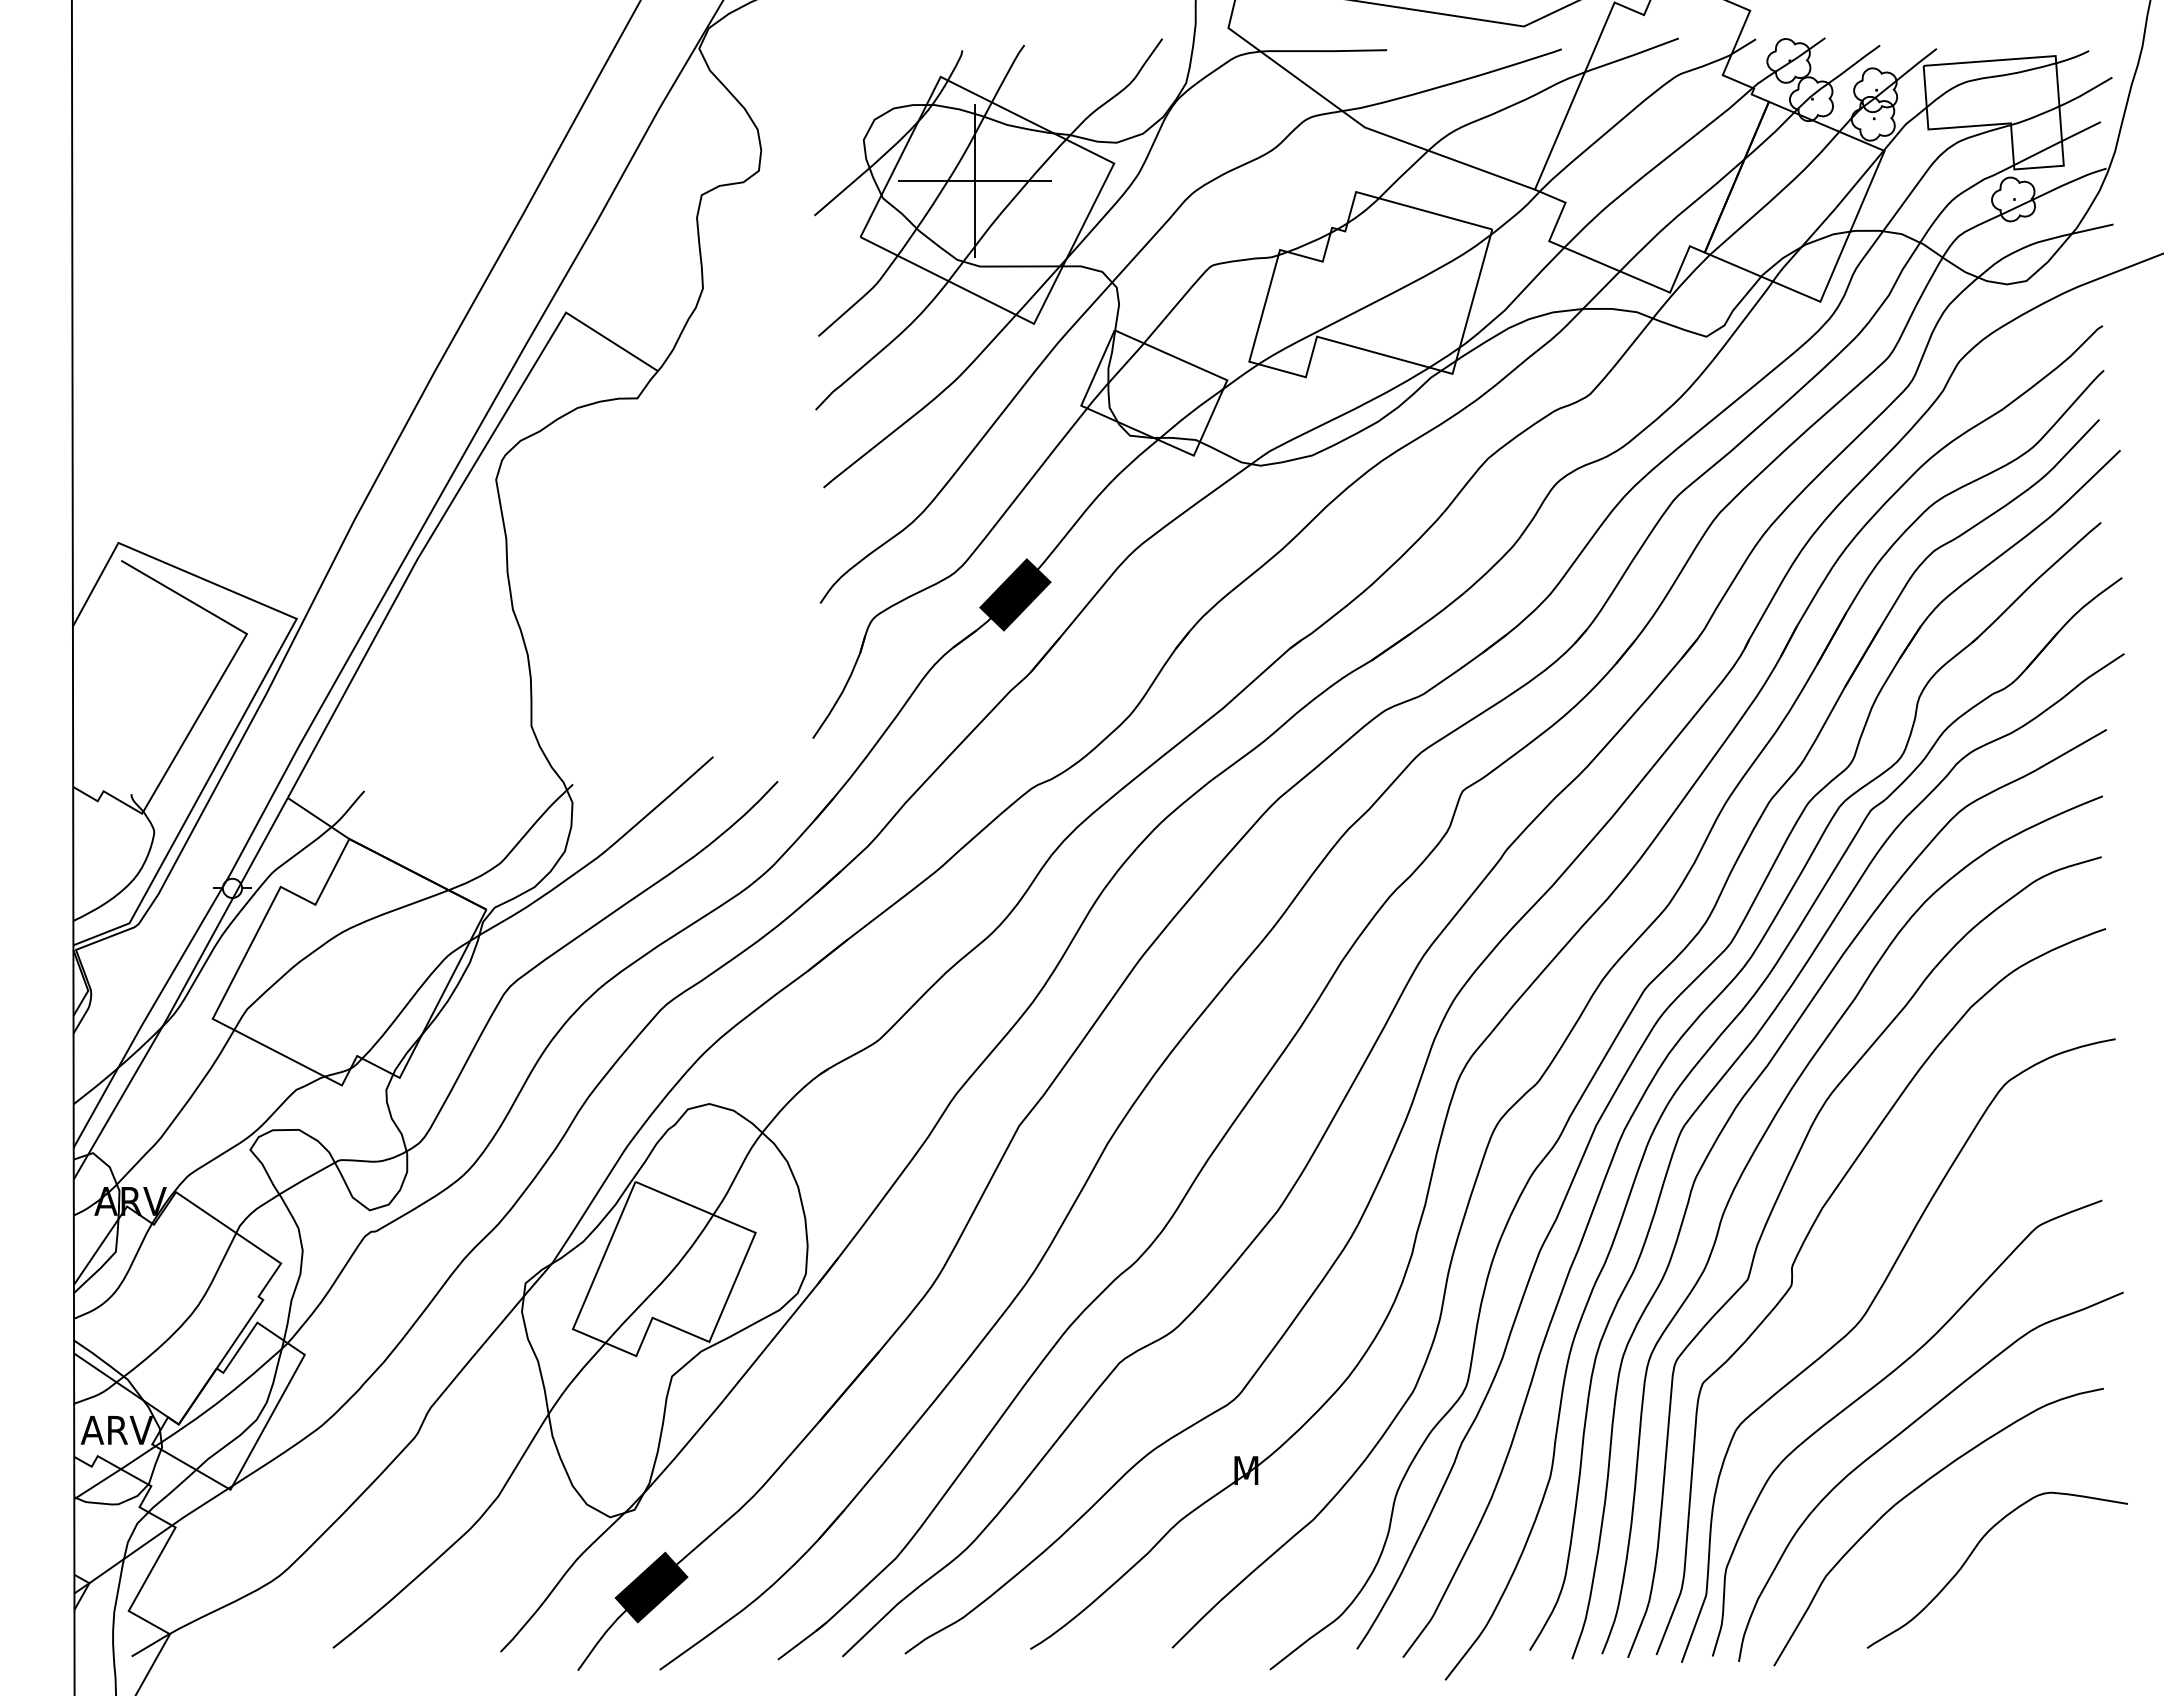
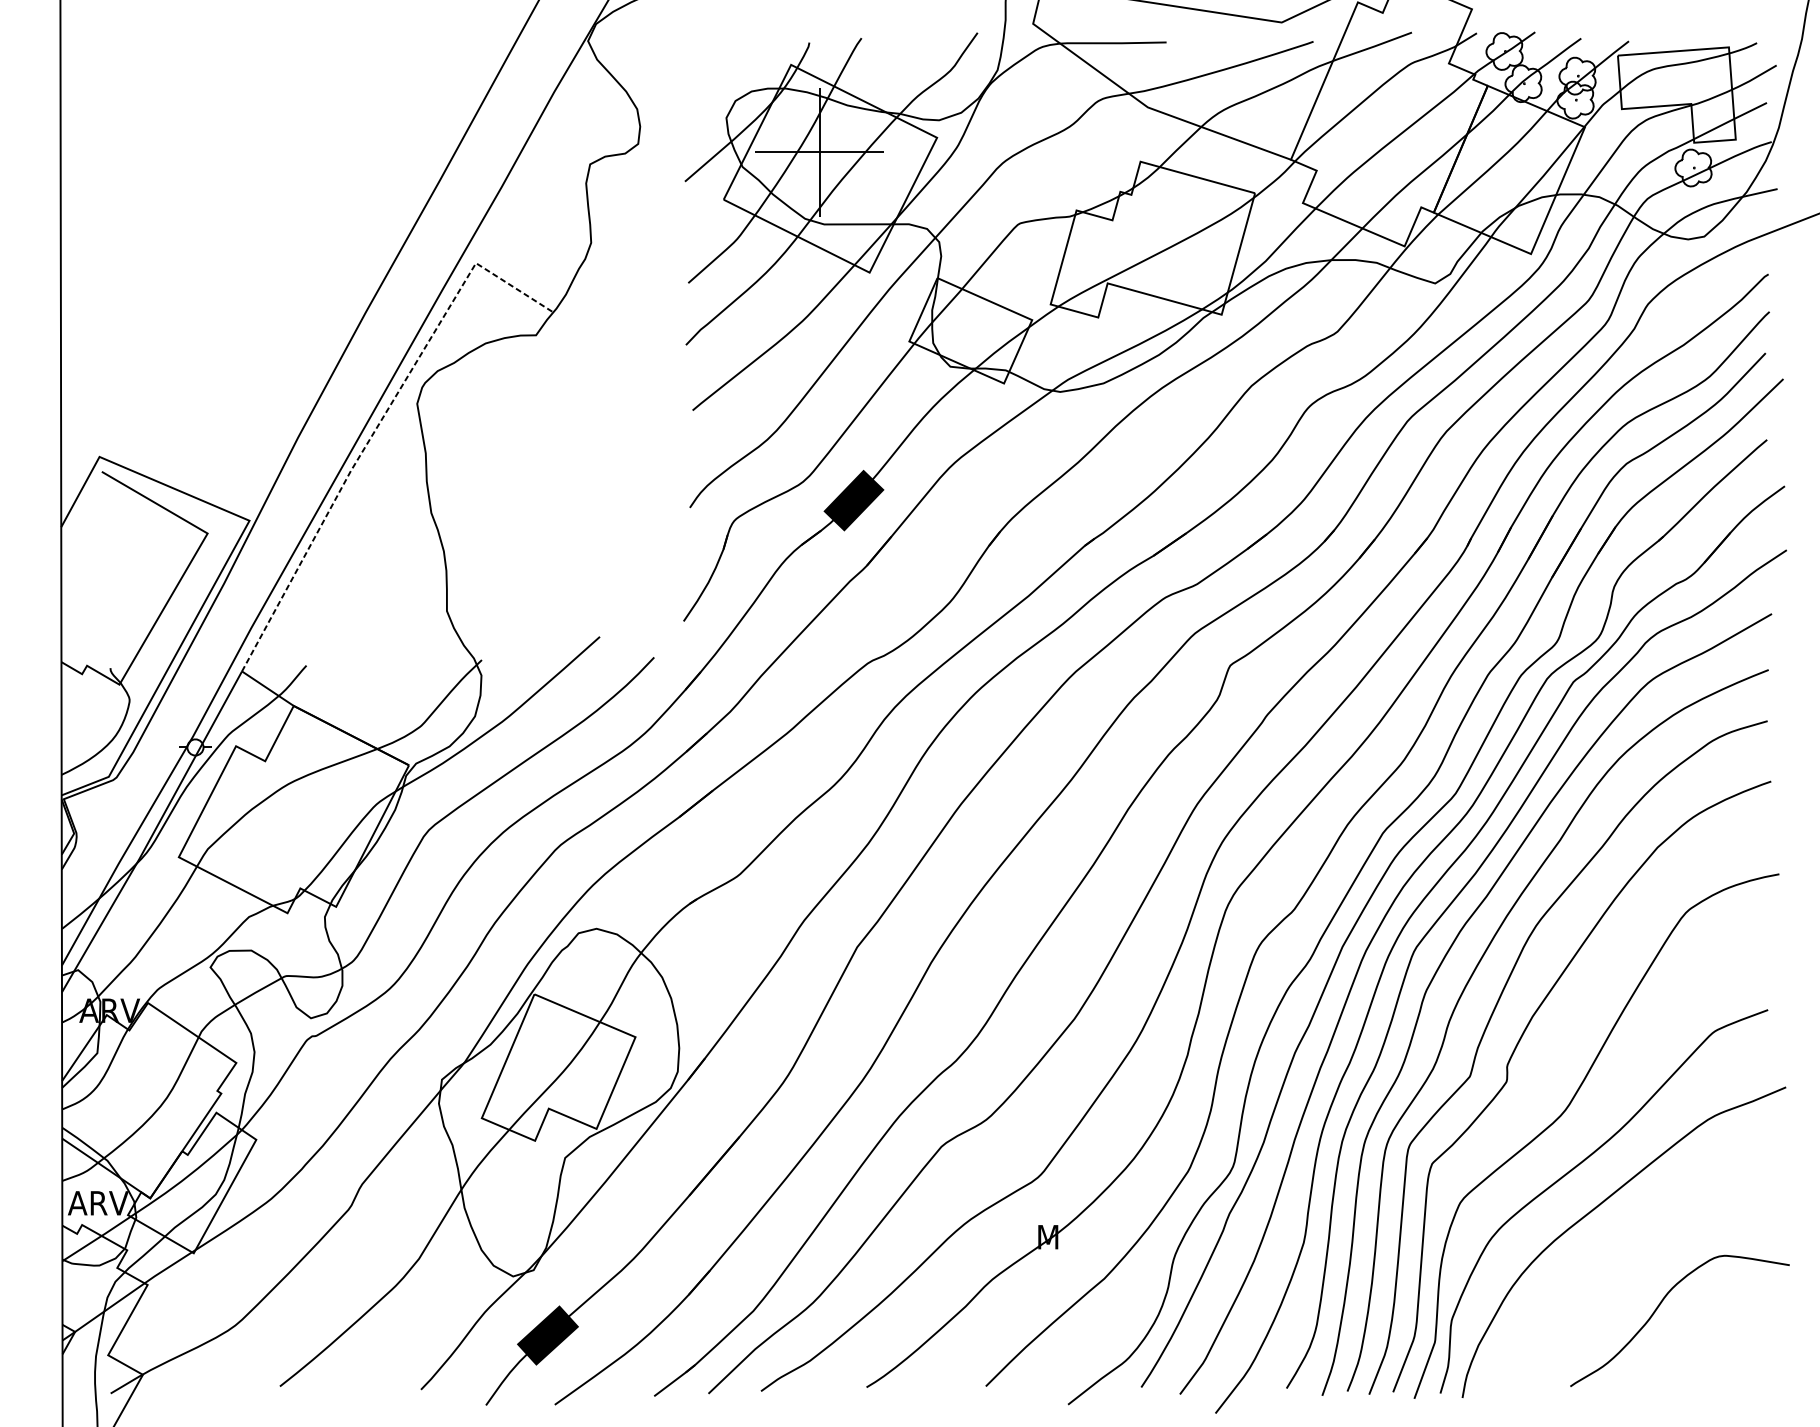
line: (449, 505) -> (378, 425), solid -> dashed
curve: (1914, 1491) -> (1610, 1254), removed

